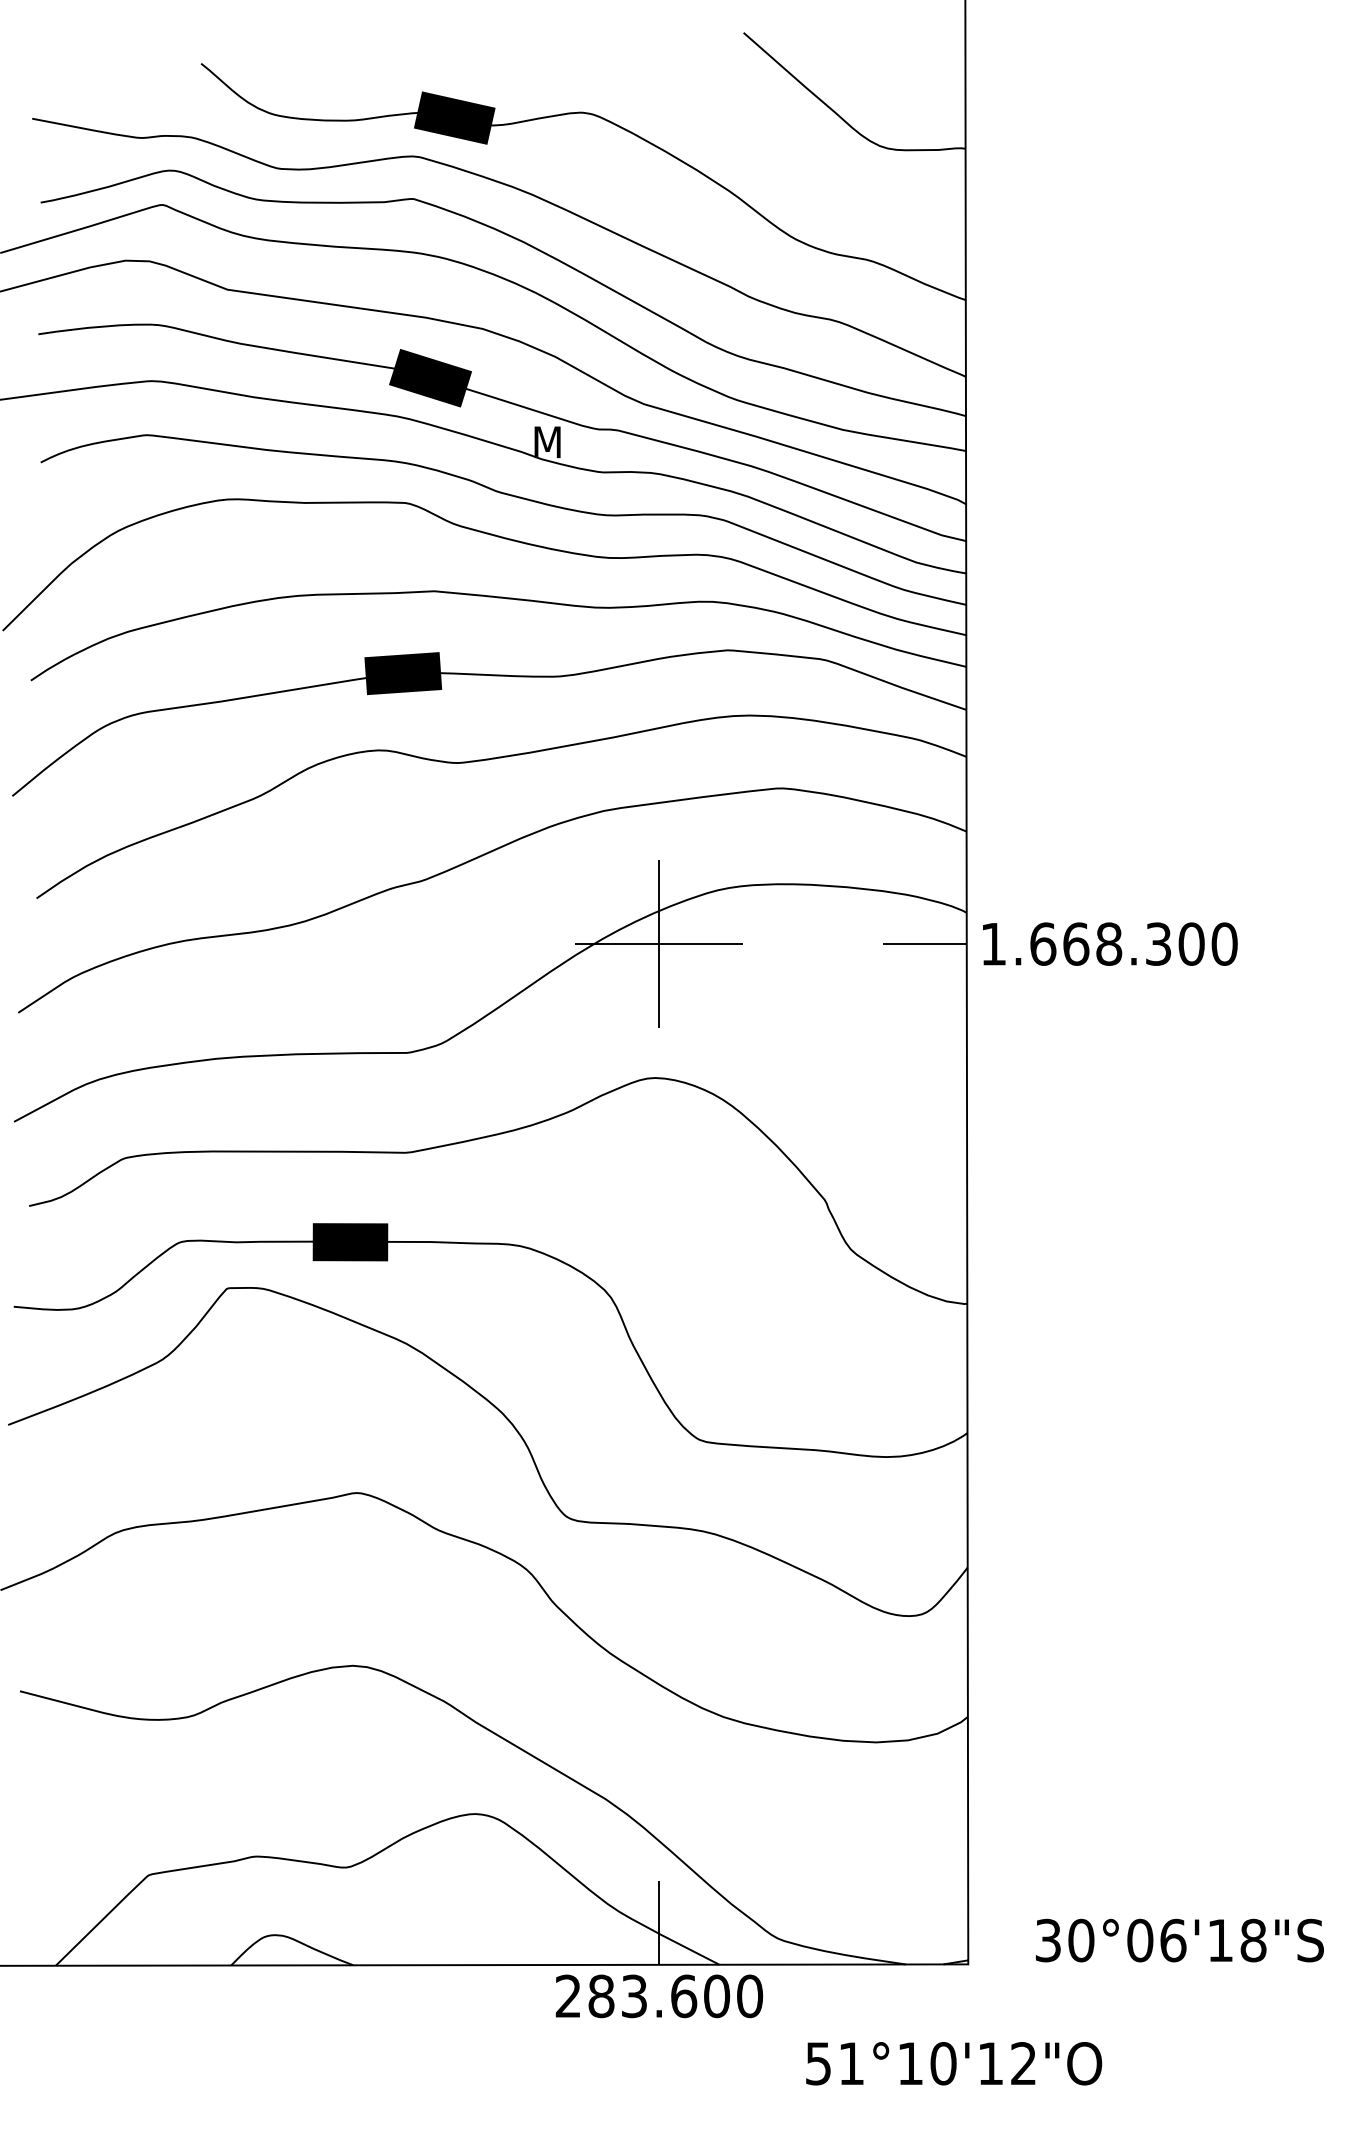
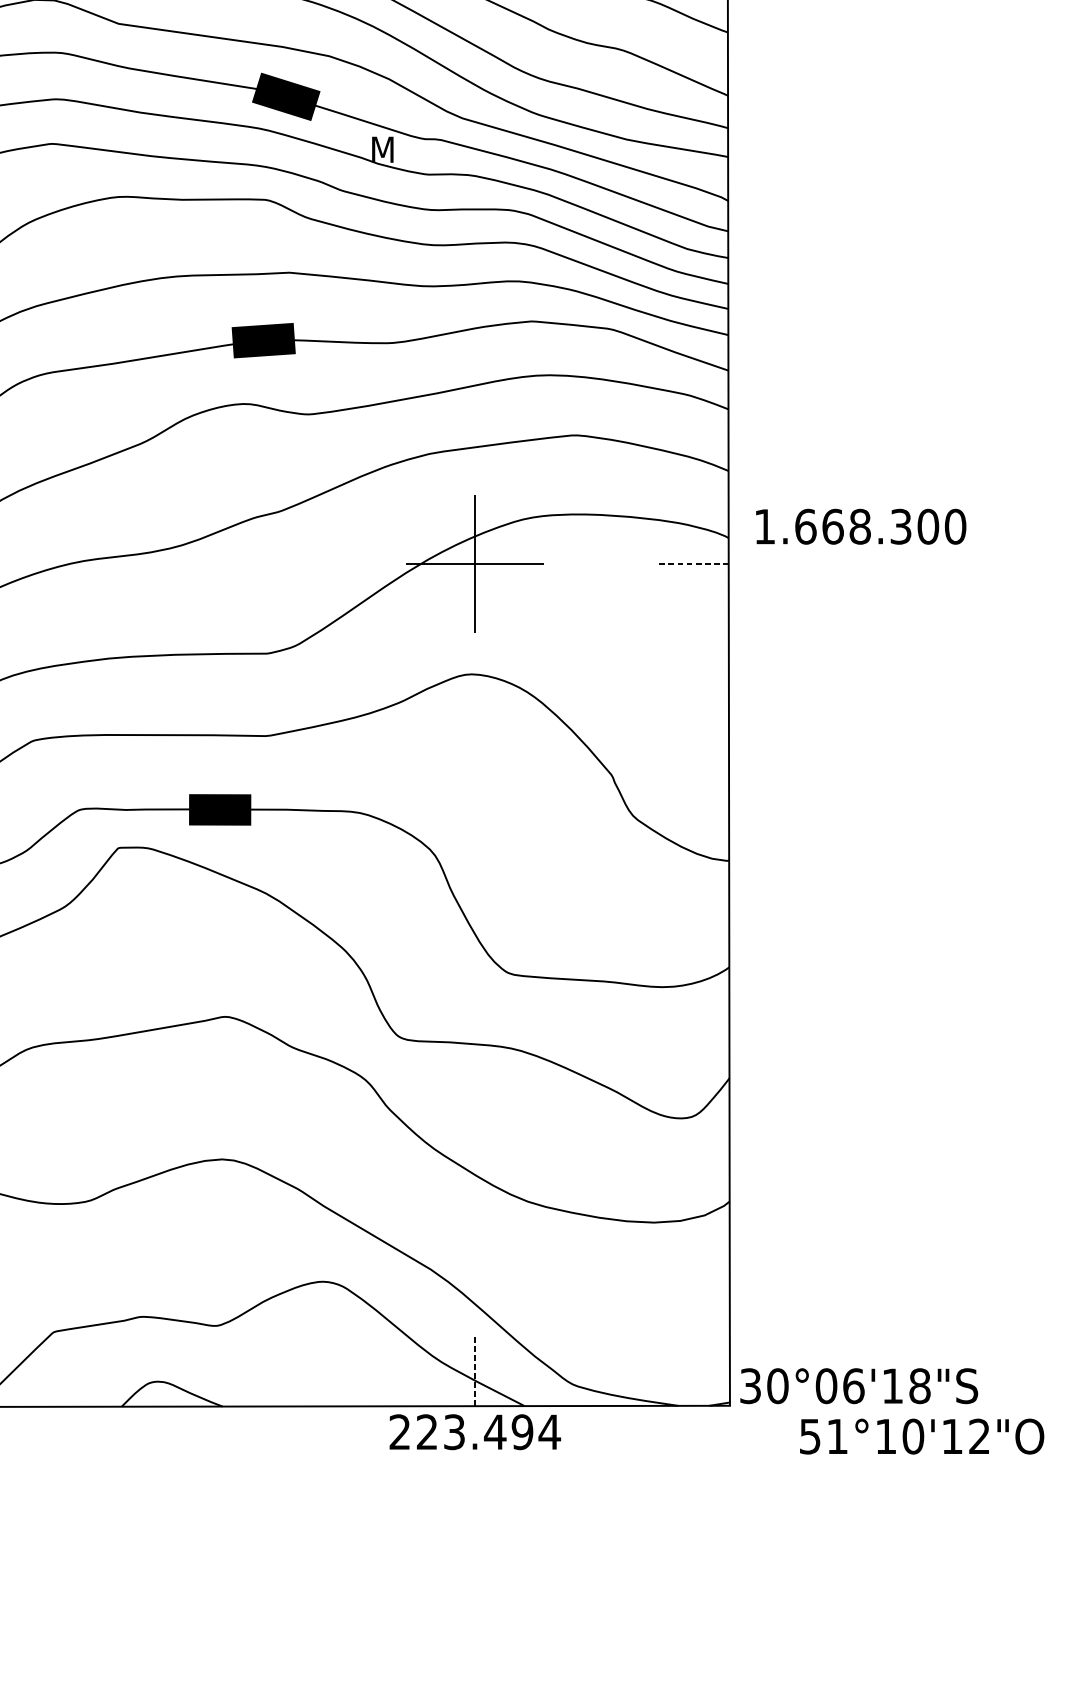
text: (1110, 943) -> (861, 526), moved
line: (924, 944) -> (693, 564), solid -> dashed
line: (659, 1922) -> (475, 1371), solid -> dashed
text: (1179, 1940) -> (858, 1386), moved
text: (675, 1996) -> (488, 1432), 283.600 -> 223.494
text: (954, 2063) -> (922, 1436), moved

